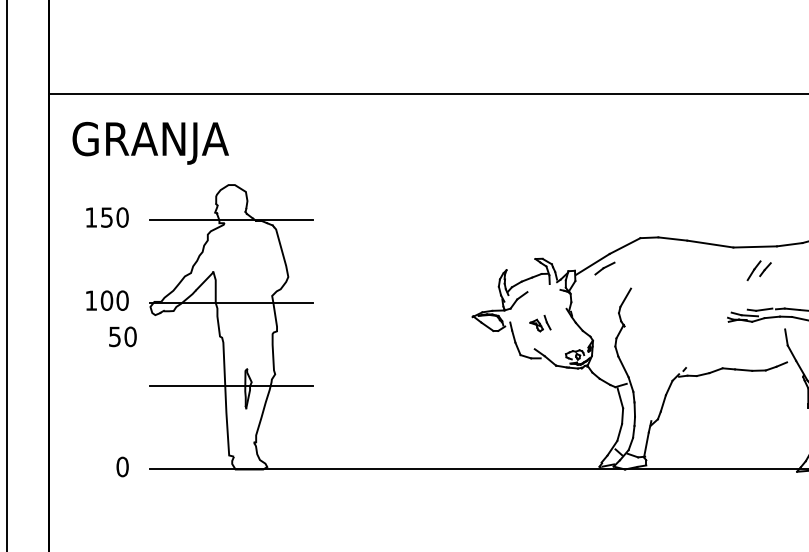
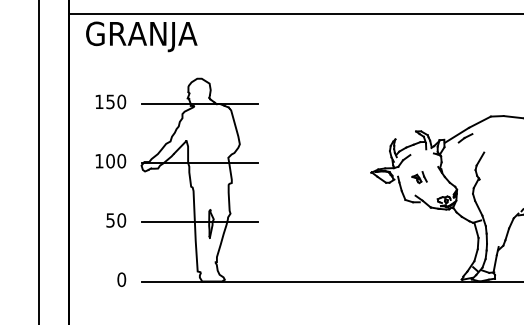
text: (150, 142) -> (141, 36), moved
text: (122, 336) -> (115, 220), moved

